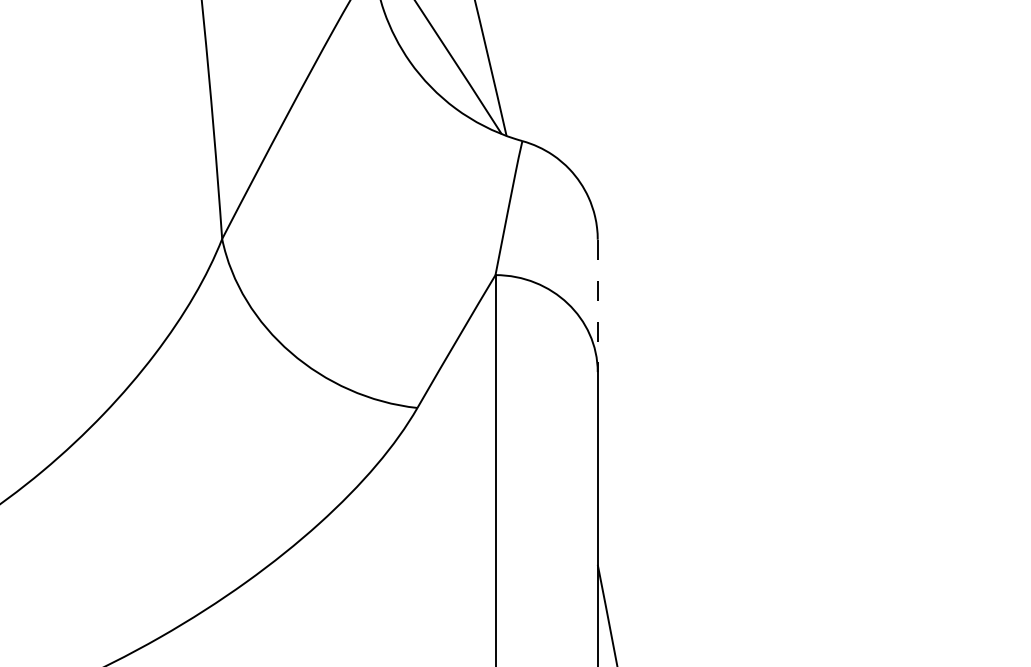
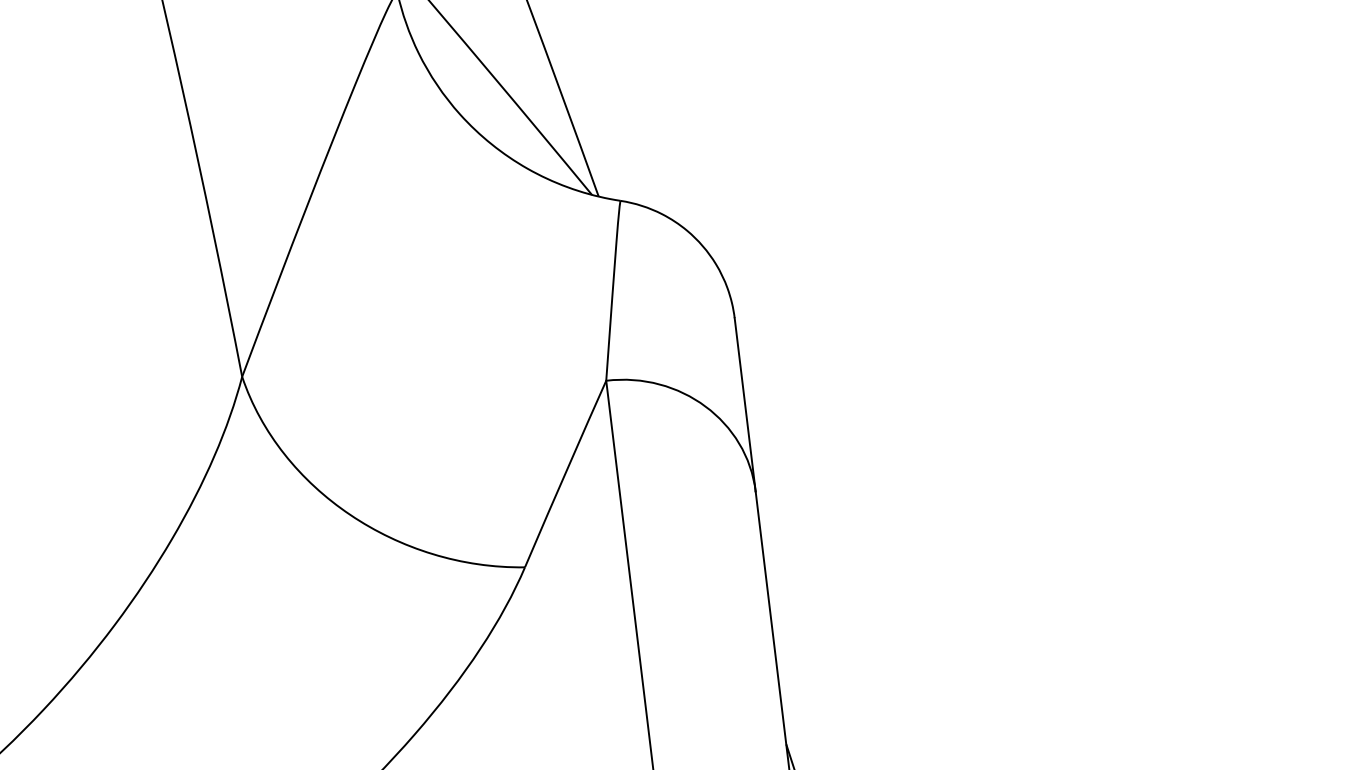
line: (597, 306) -> (744, 405), dashed -> solid

